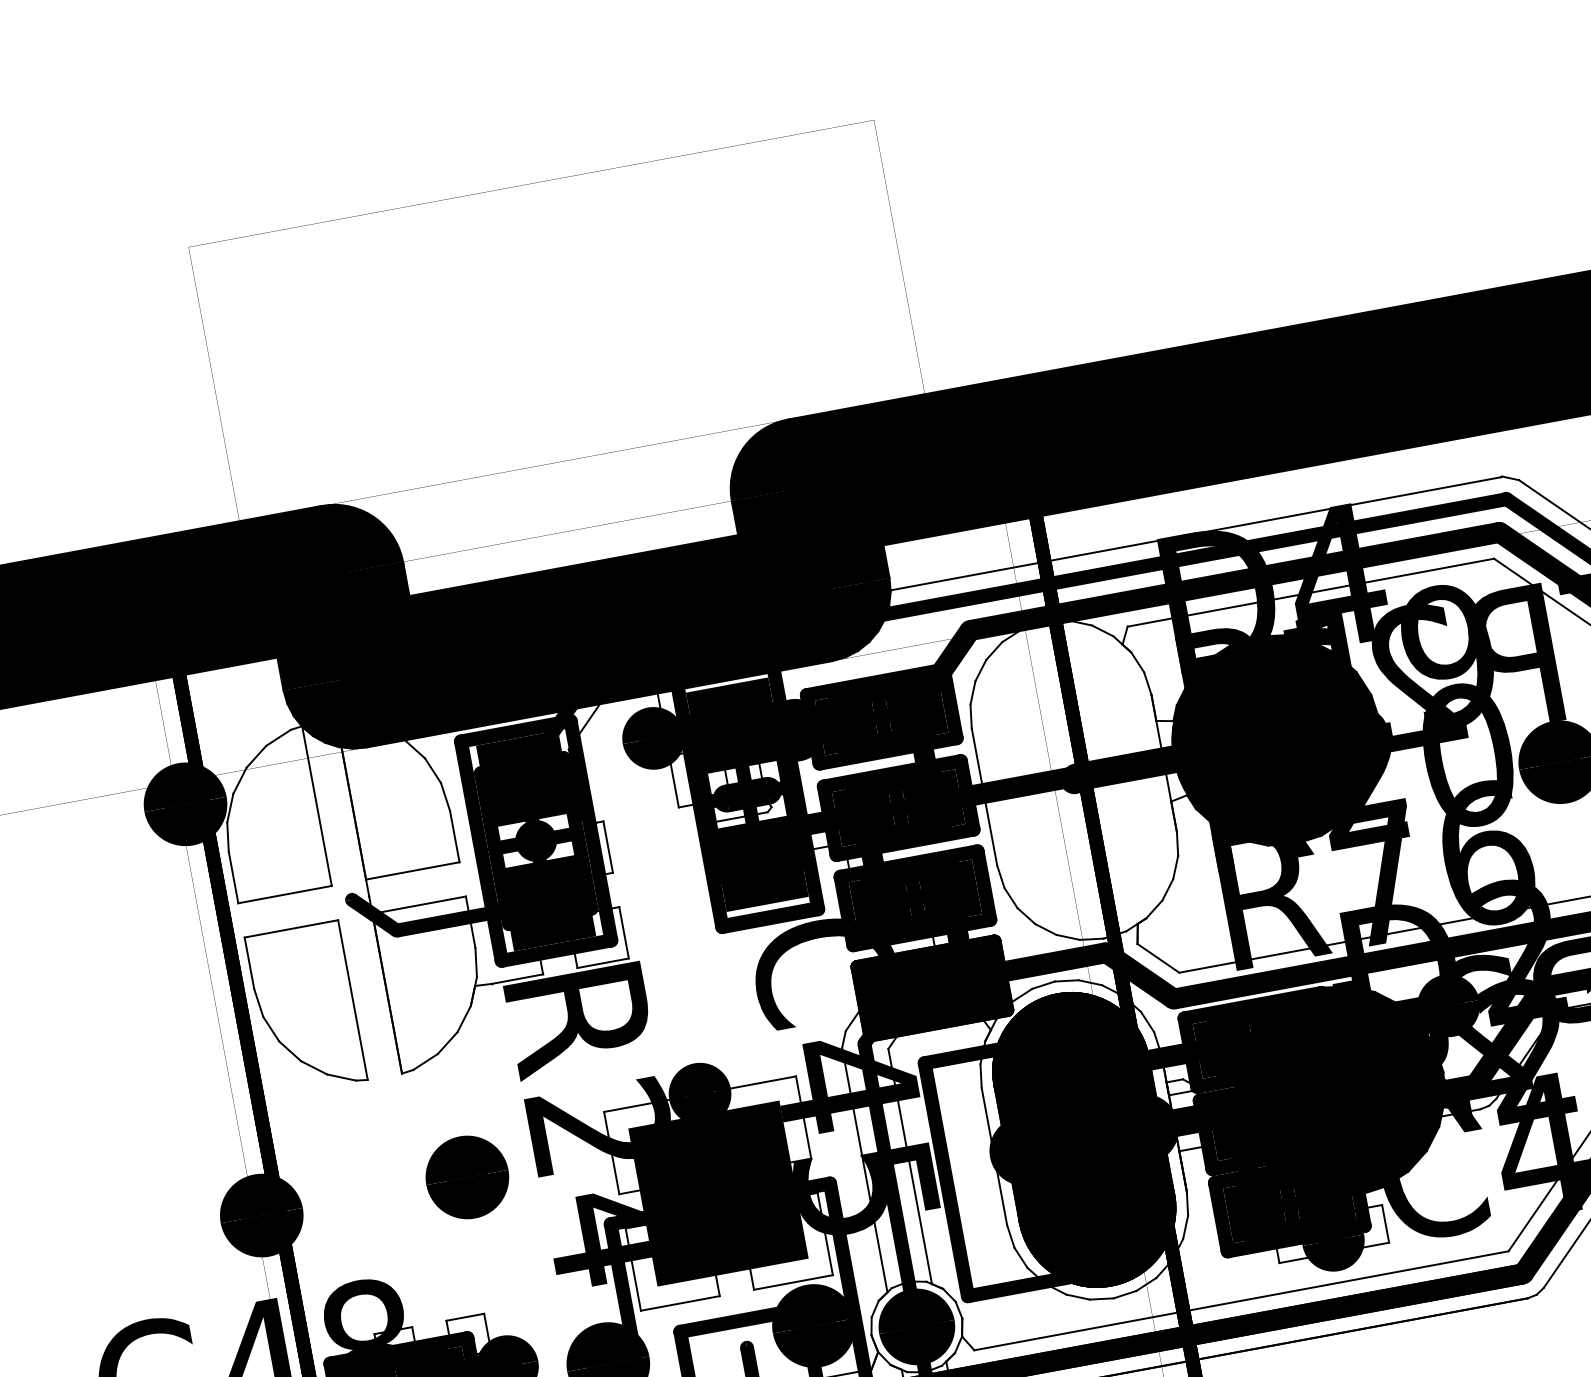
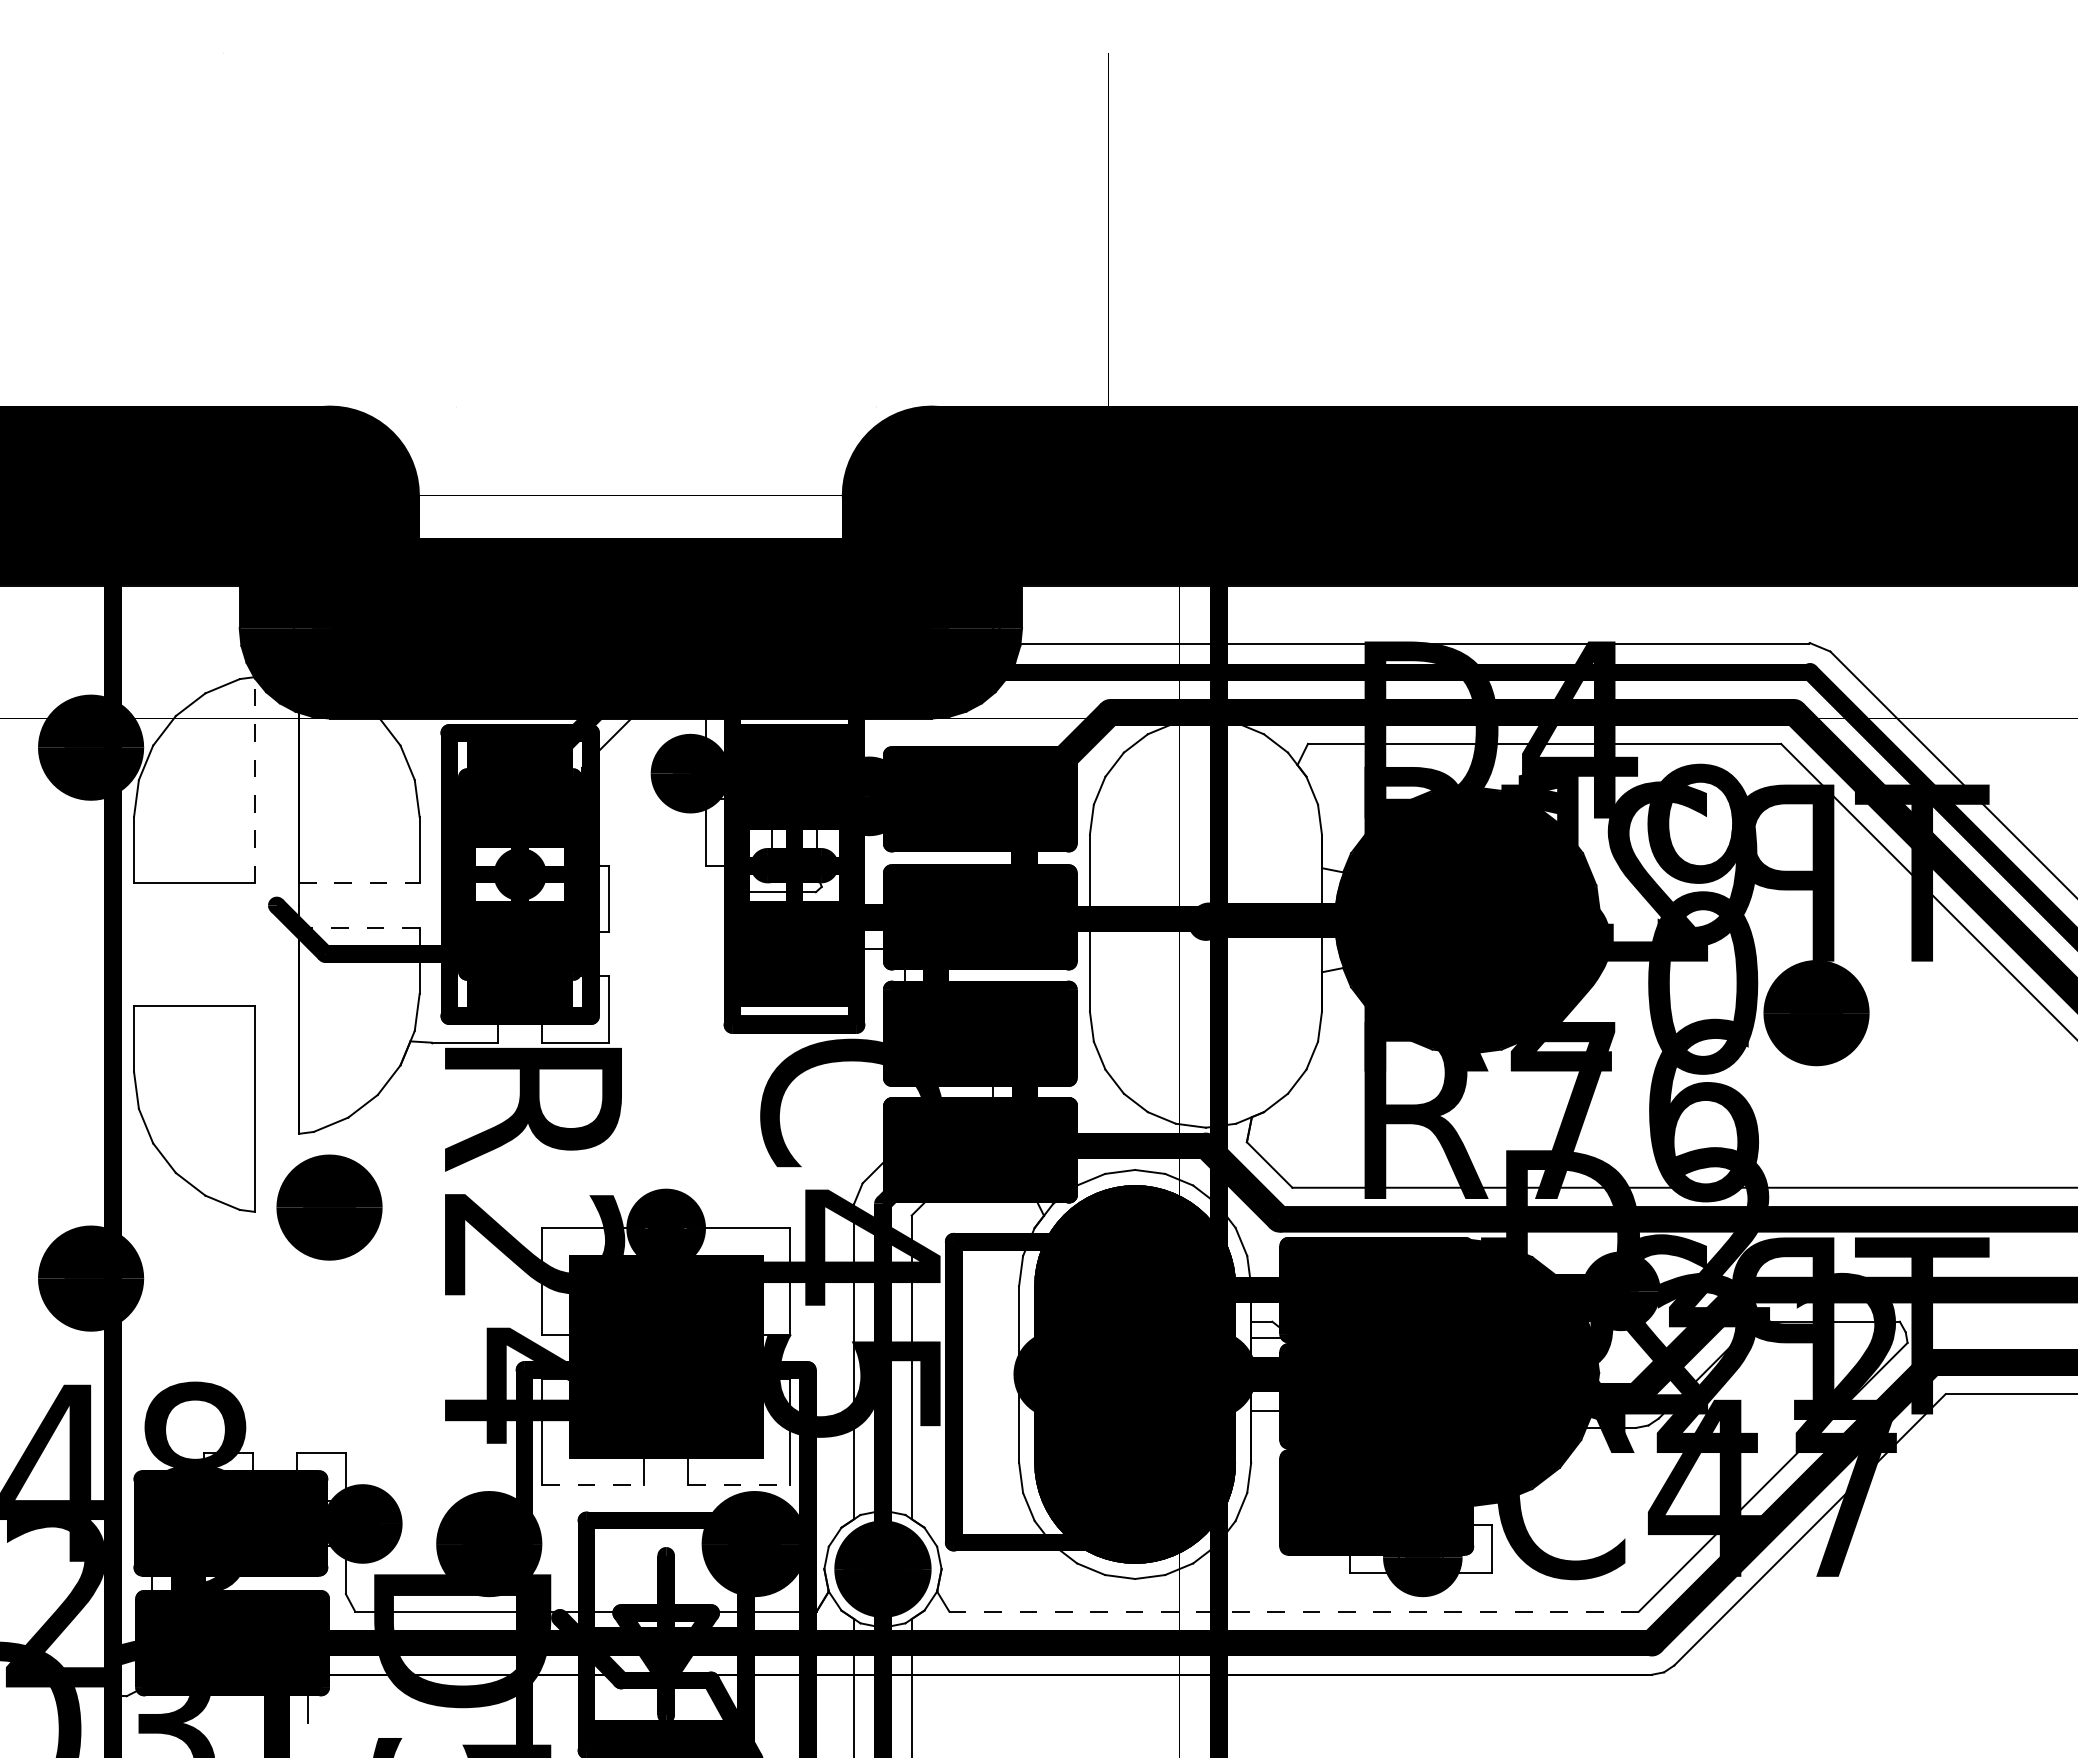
line: (316, 805) -> (254, 779), solid -> dashed
line: (412, 870) -> (359, 883), solid -> dashed
line: (418, 905) -> (358, 927), solid -> dashed
part: (306, 1008) -> (194, 1108), moved
part: (467, 1177) -> (329, 1207), moved
line: (793, 1282) -> (739, 1485), solid -> dashed
line: (1241, 1300) -> (1294, 1611), solid -> dashed
line: (680, 1303) -> (593, 1485), solid -> dashed

